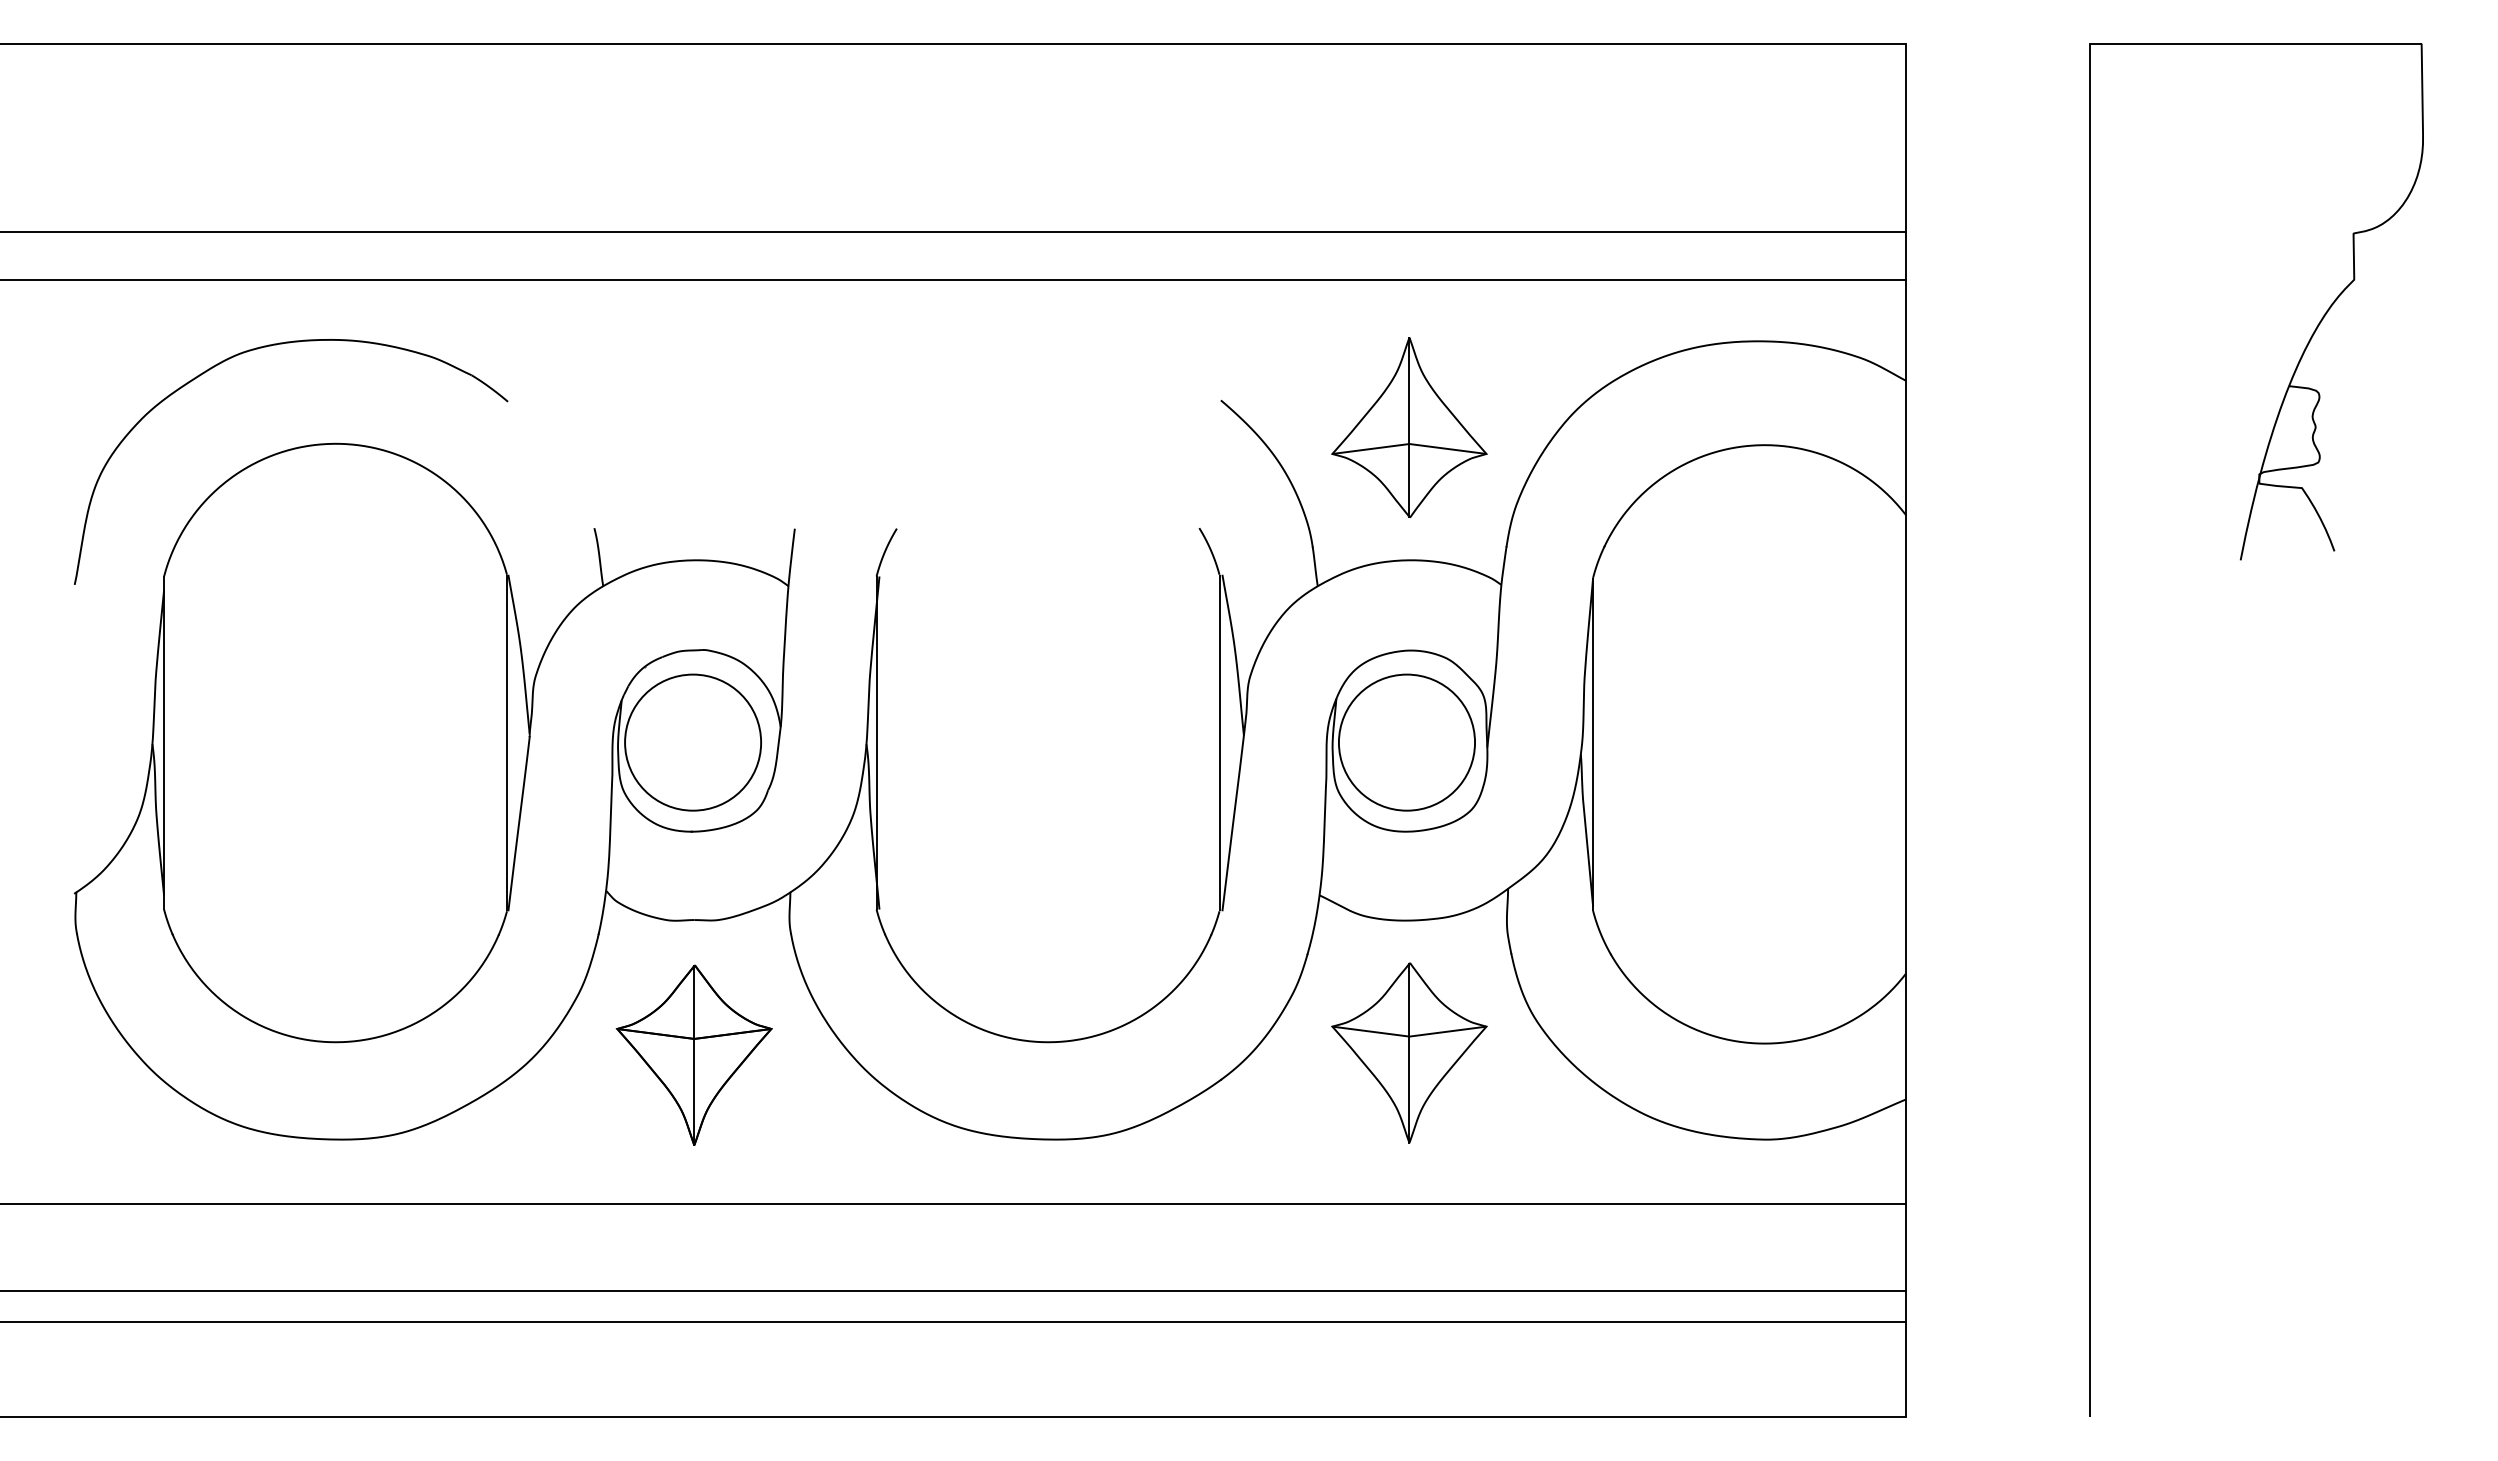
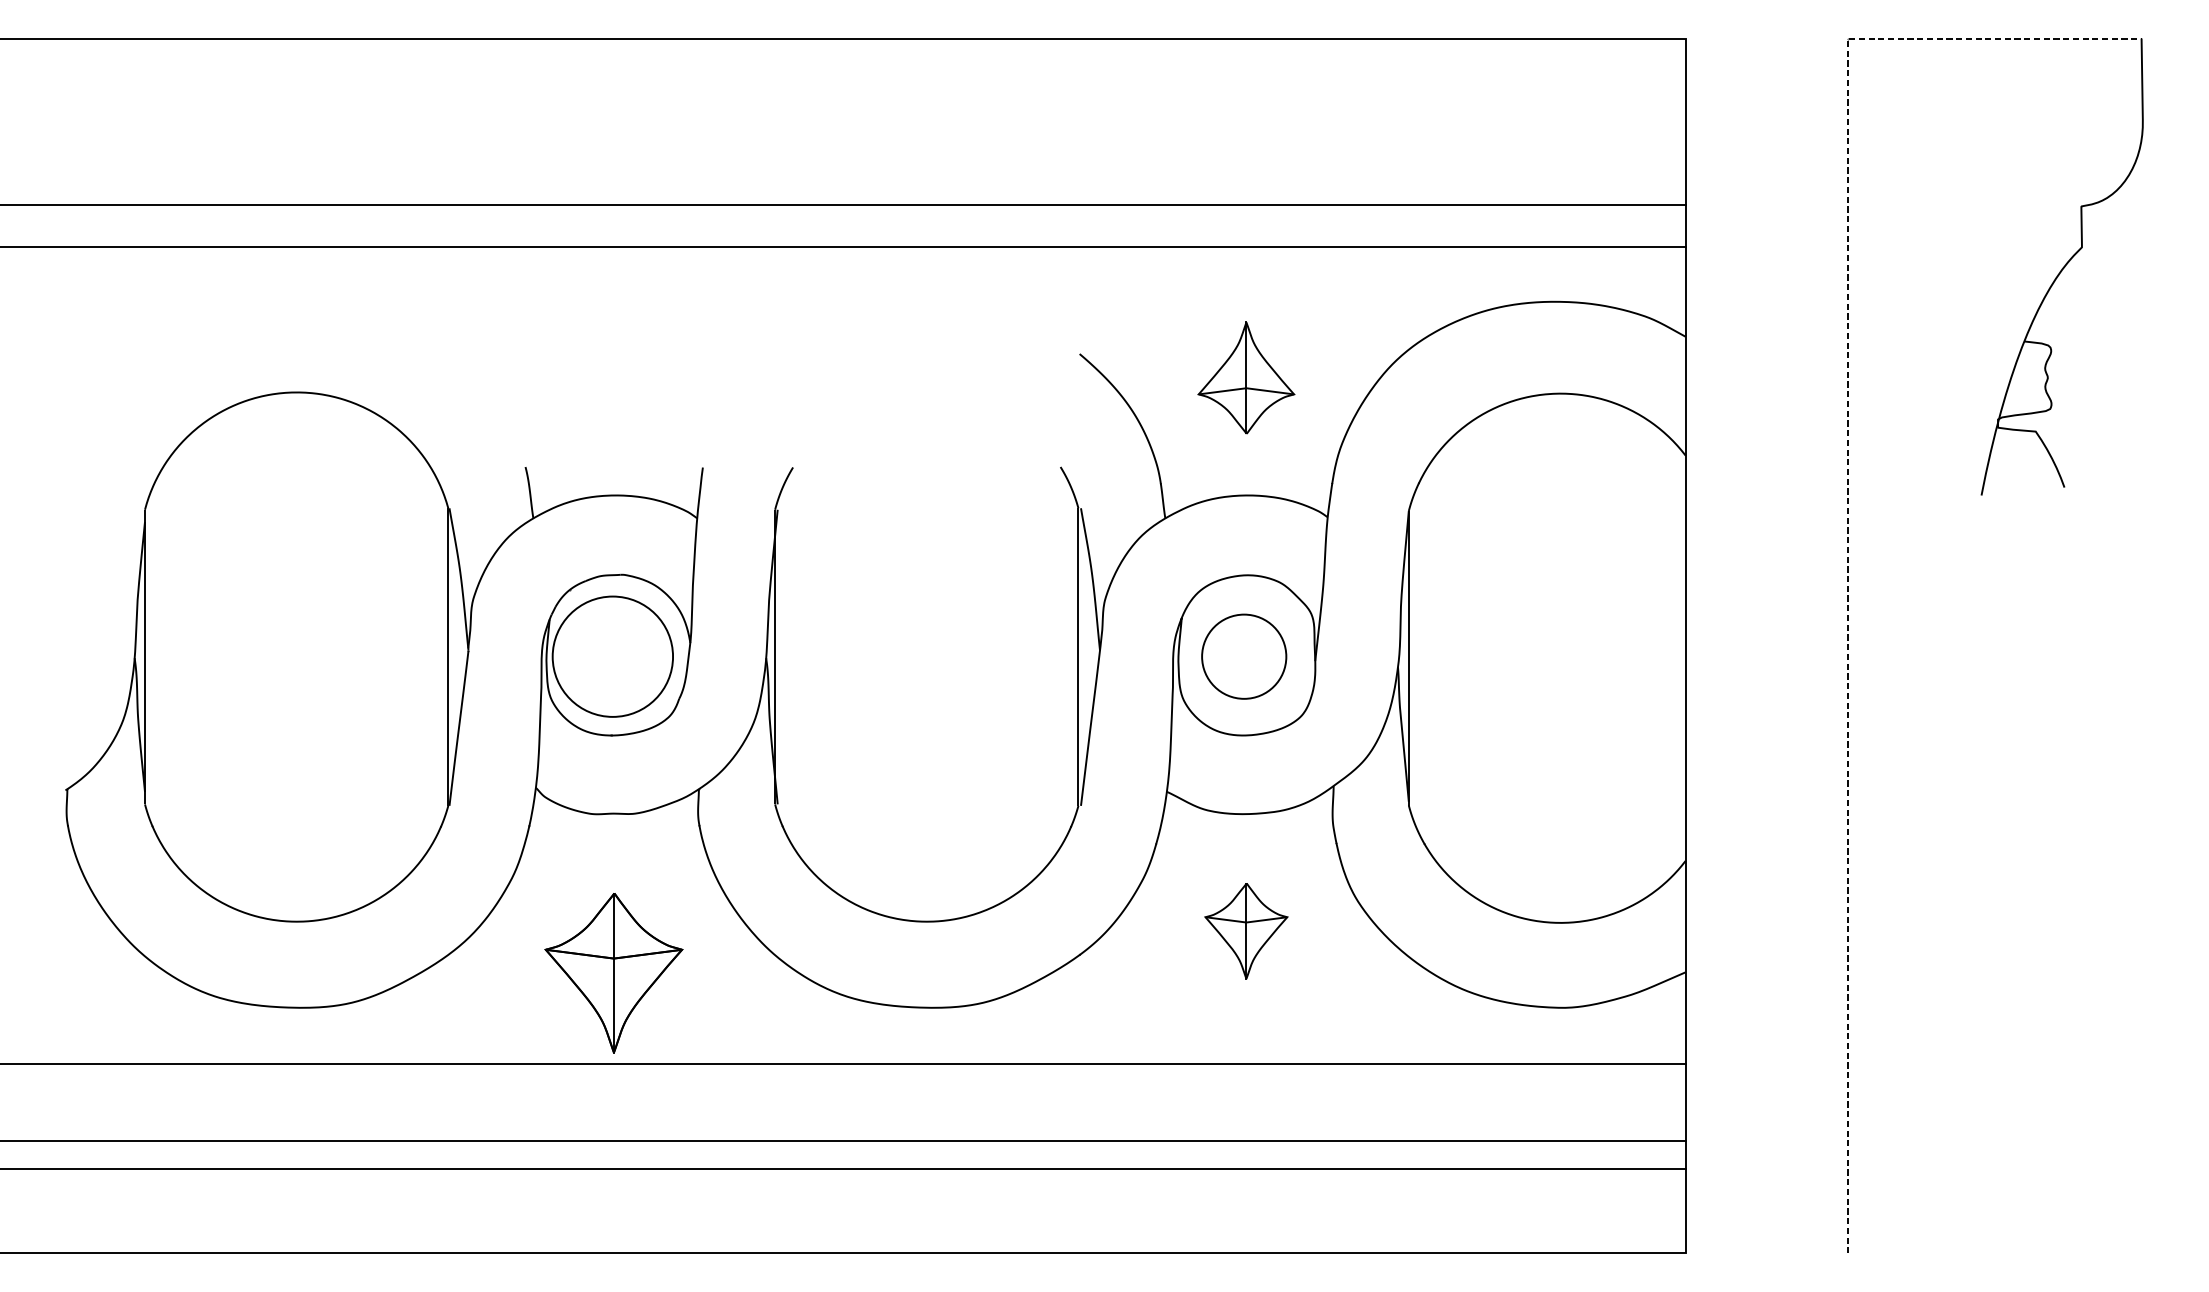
part: (266, 347) -> (235, 307), removed
part: (1409, 427) -> (1246, 378), size x0.7
line: (2089, 562) -> (1847, 497), solid -> dashed
circle: (1406, 742) -> (1243, 656), size x0.7
part: (1409, 1052) -> (1246, 930), size x0.6
part: (693, 1054) -> (613, 972), moved

